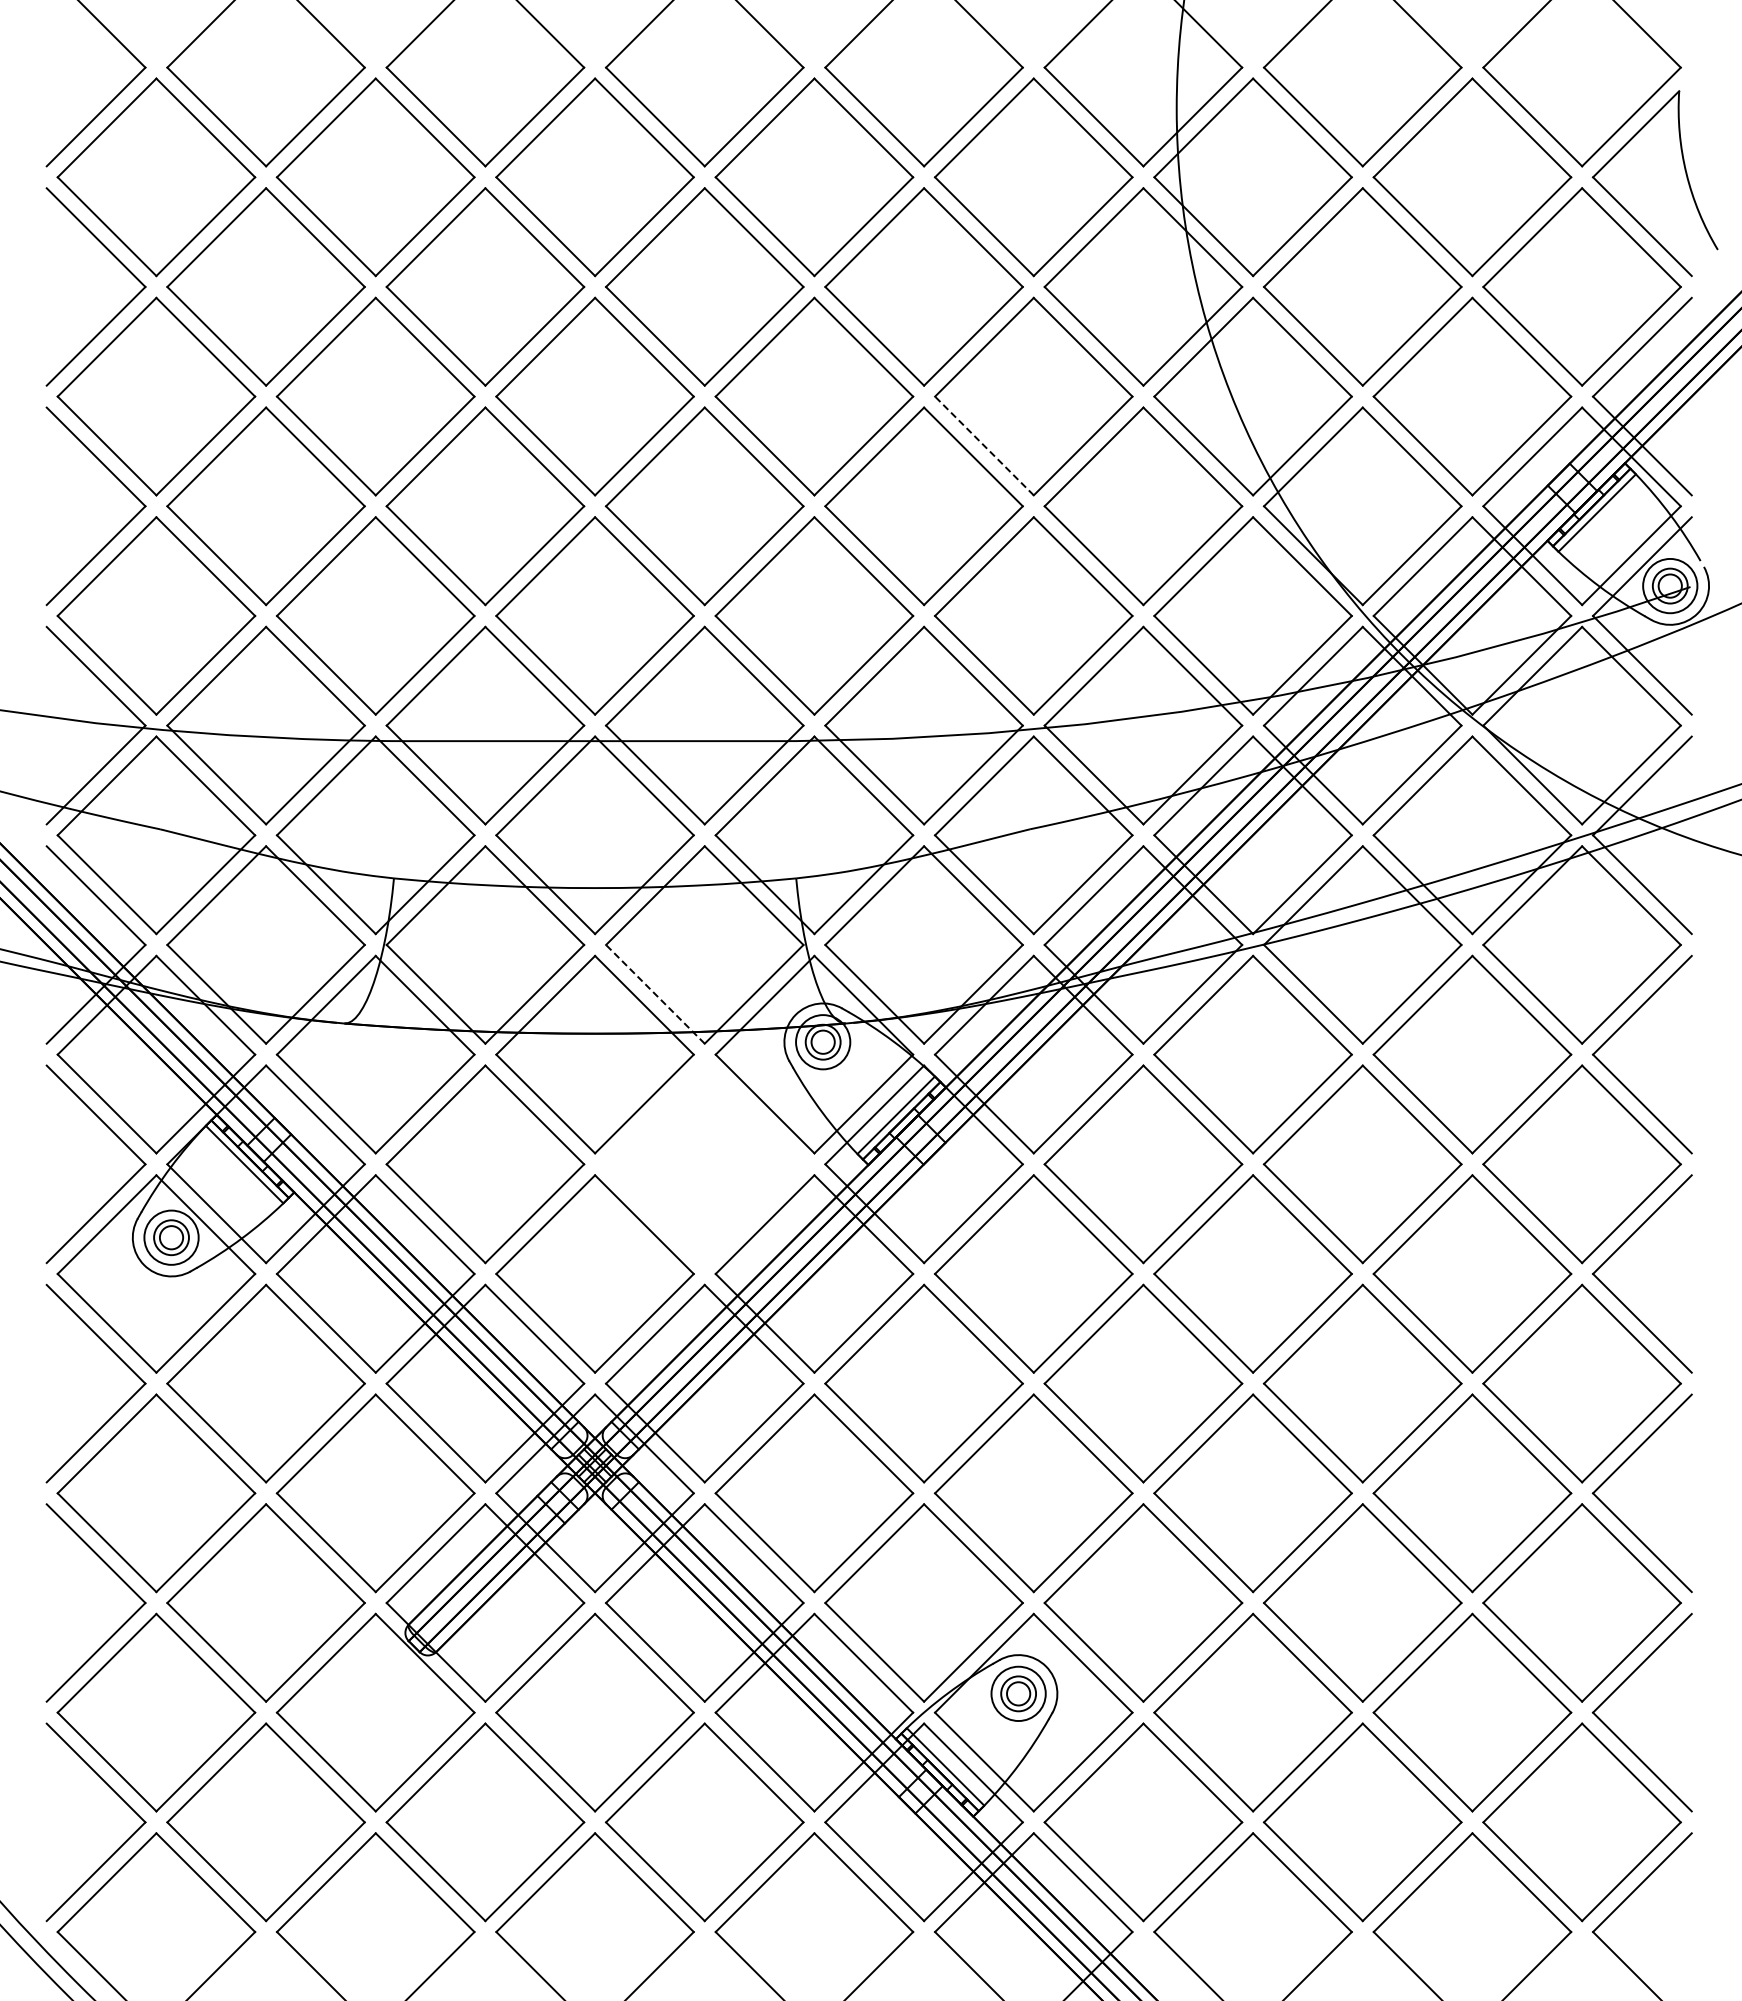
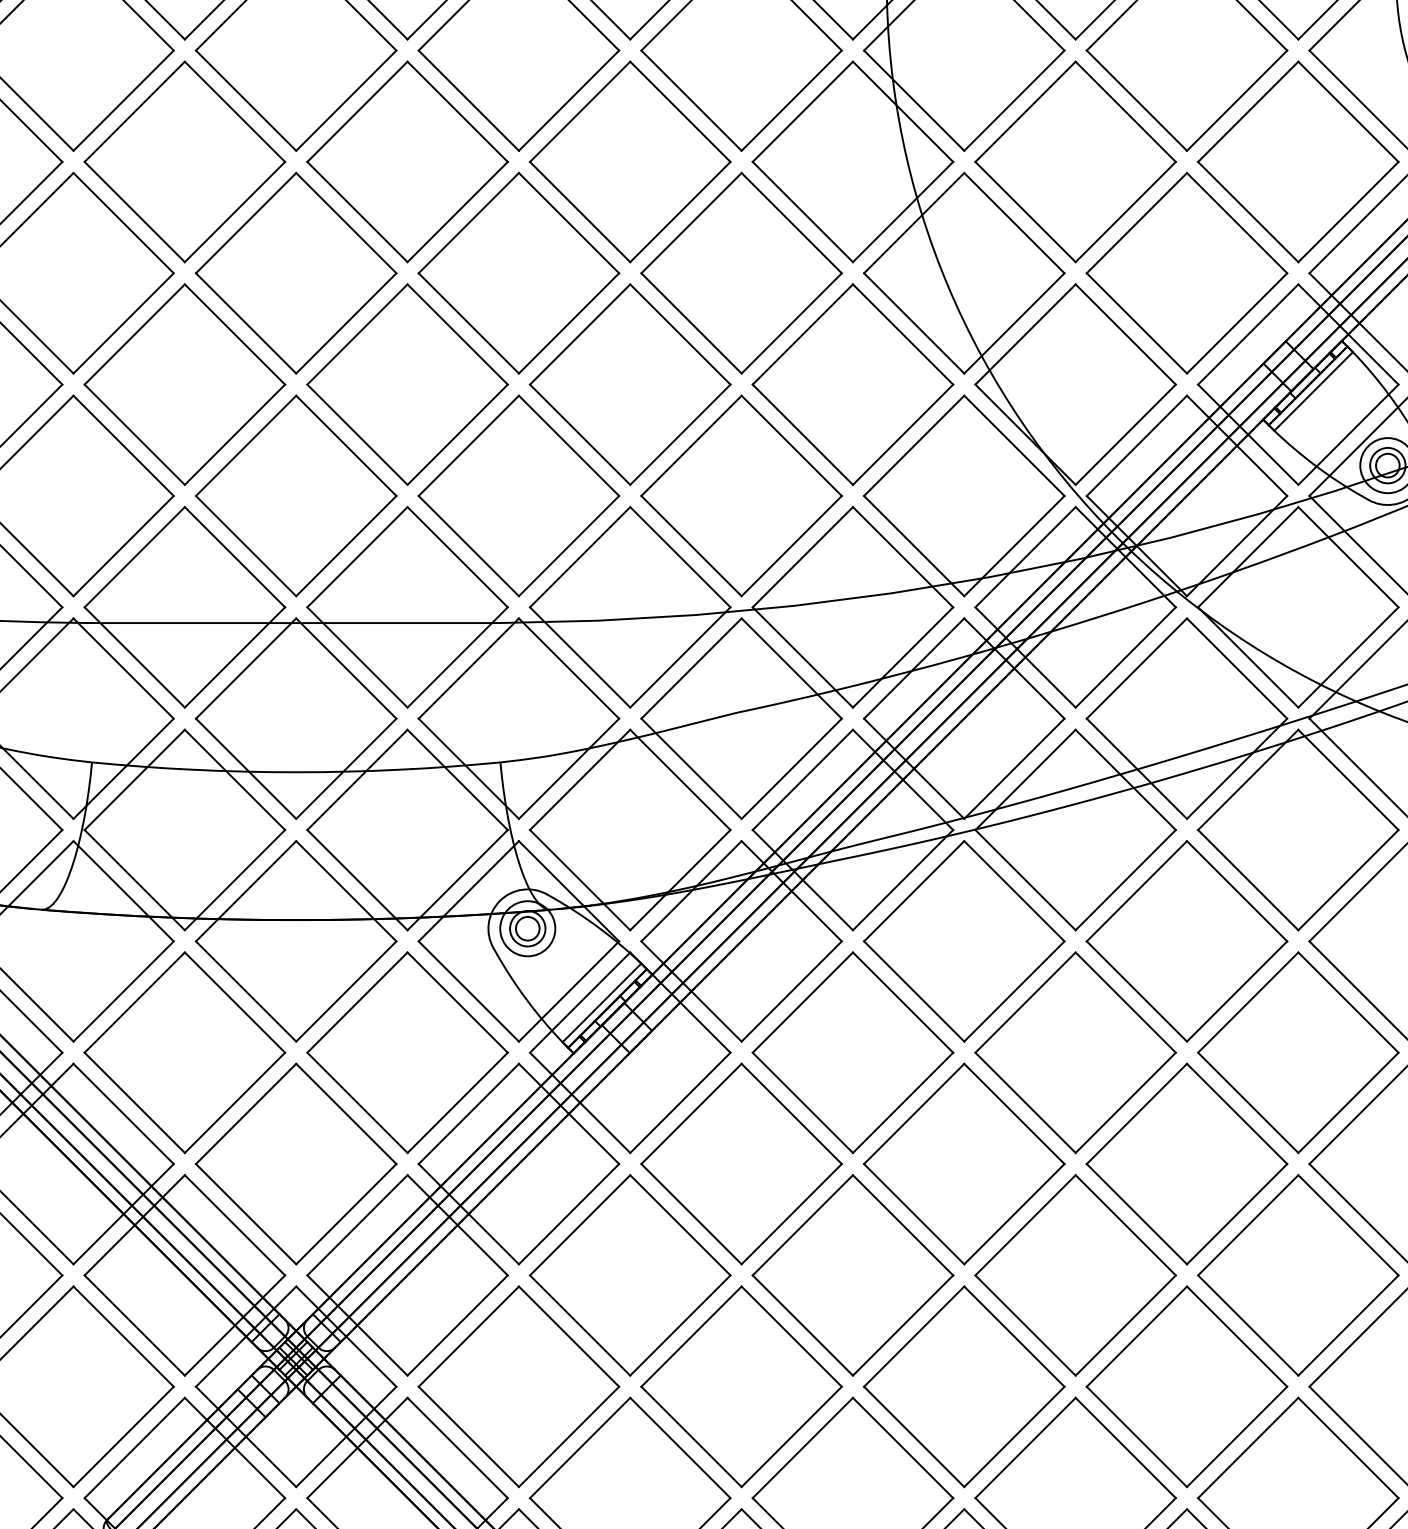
line: (984, 446) -> (691, 323), dashed -> solid
line: (655, 994) -> (357, 880), dashed -> solid
part: (704, 1164) -> (407, 1052), added

